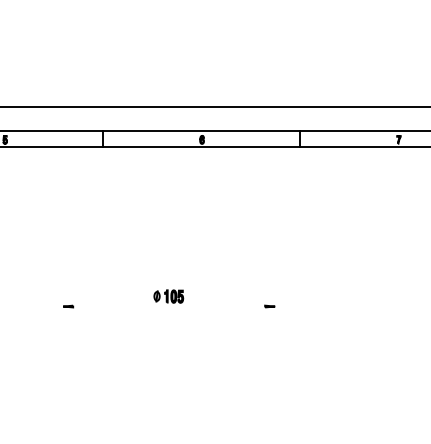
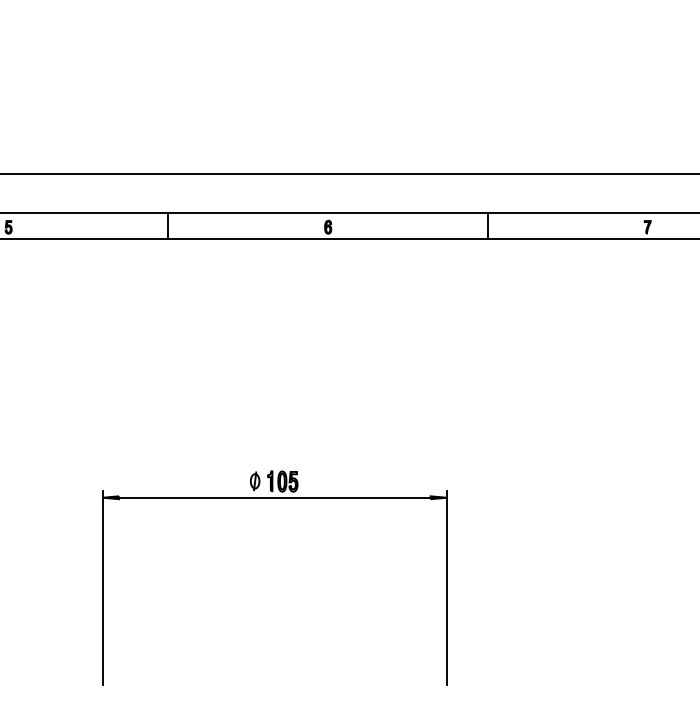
line: (169, 306) -> (275, 497), added
line: (63, 362) -> (103, 588), added
line: (275, 362) -> (447, 588), added

